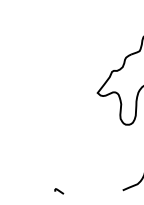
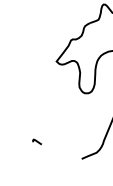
line: (59, 191) -> (37, 142), moved

